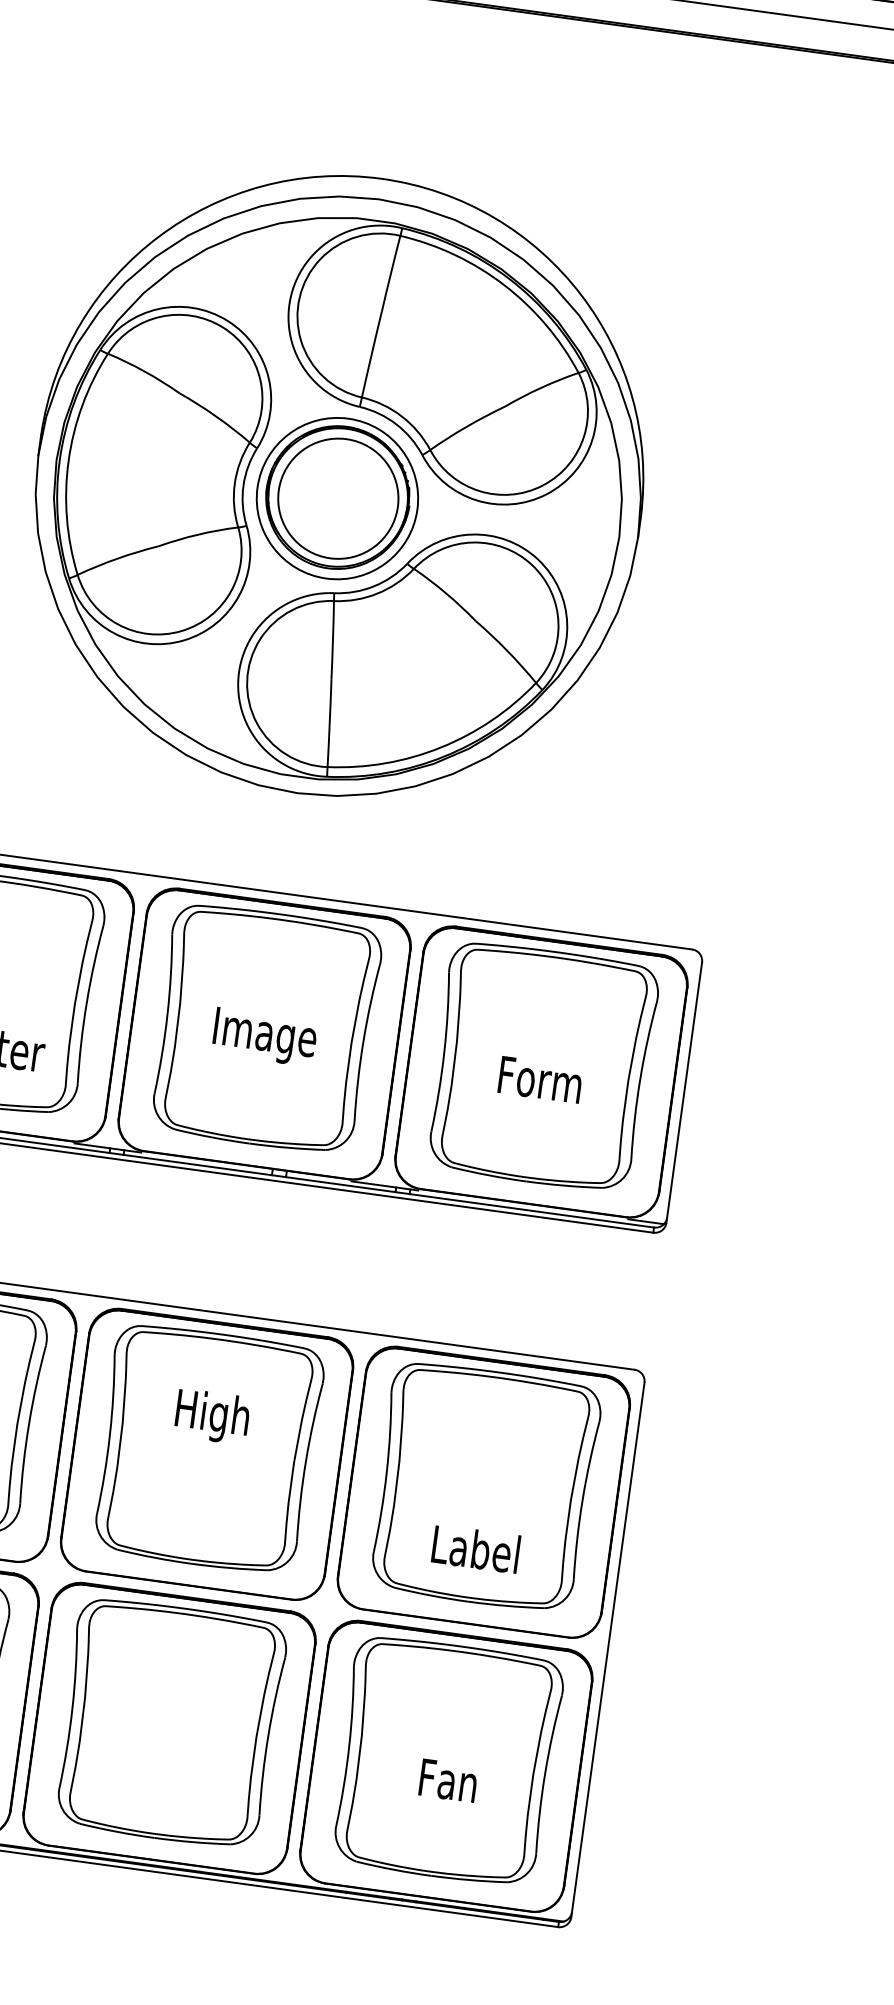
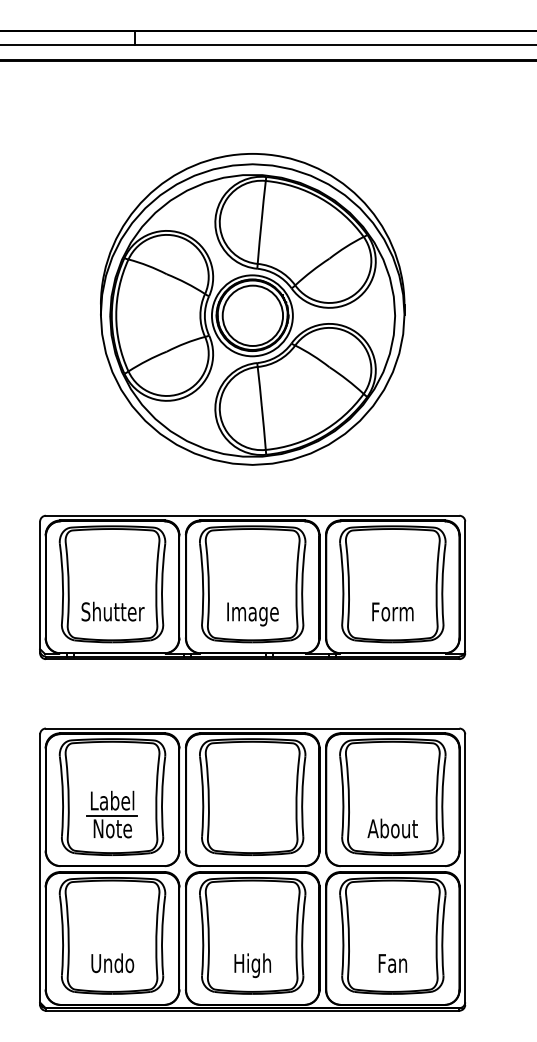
text: (263, 1037) -> (252, 614), moved
text: (539, 1078) -> (392, 611), moved
text: (211, 1416) -> (252, 965), moved
text: (475, 1549) -> (392, 828), Label -> About
text: (447, 1780) -> (392, 963), moved

